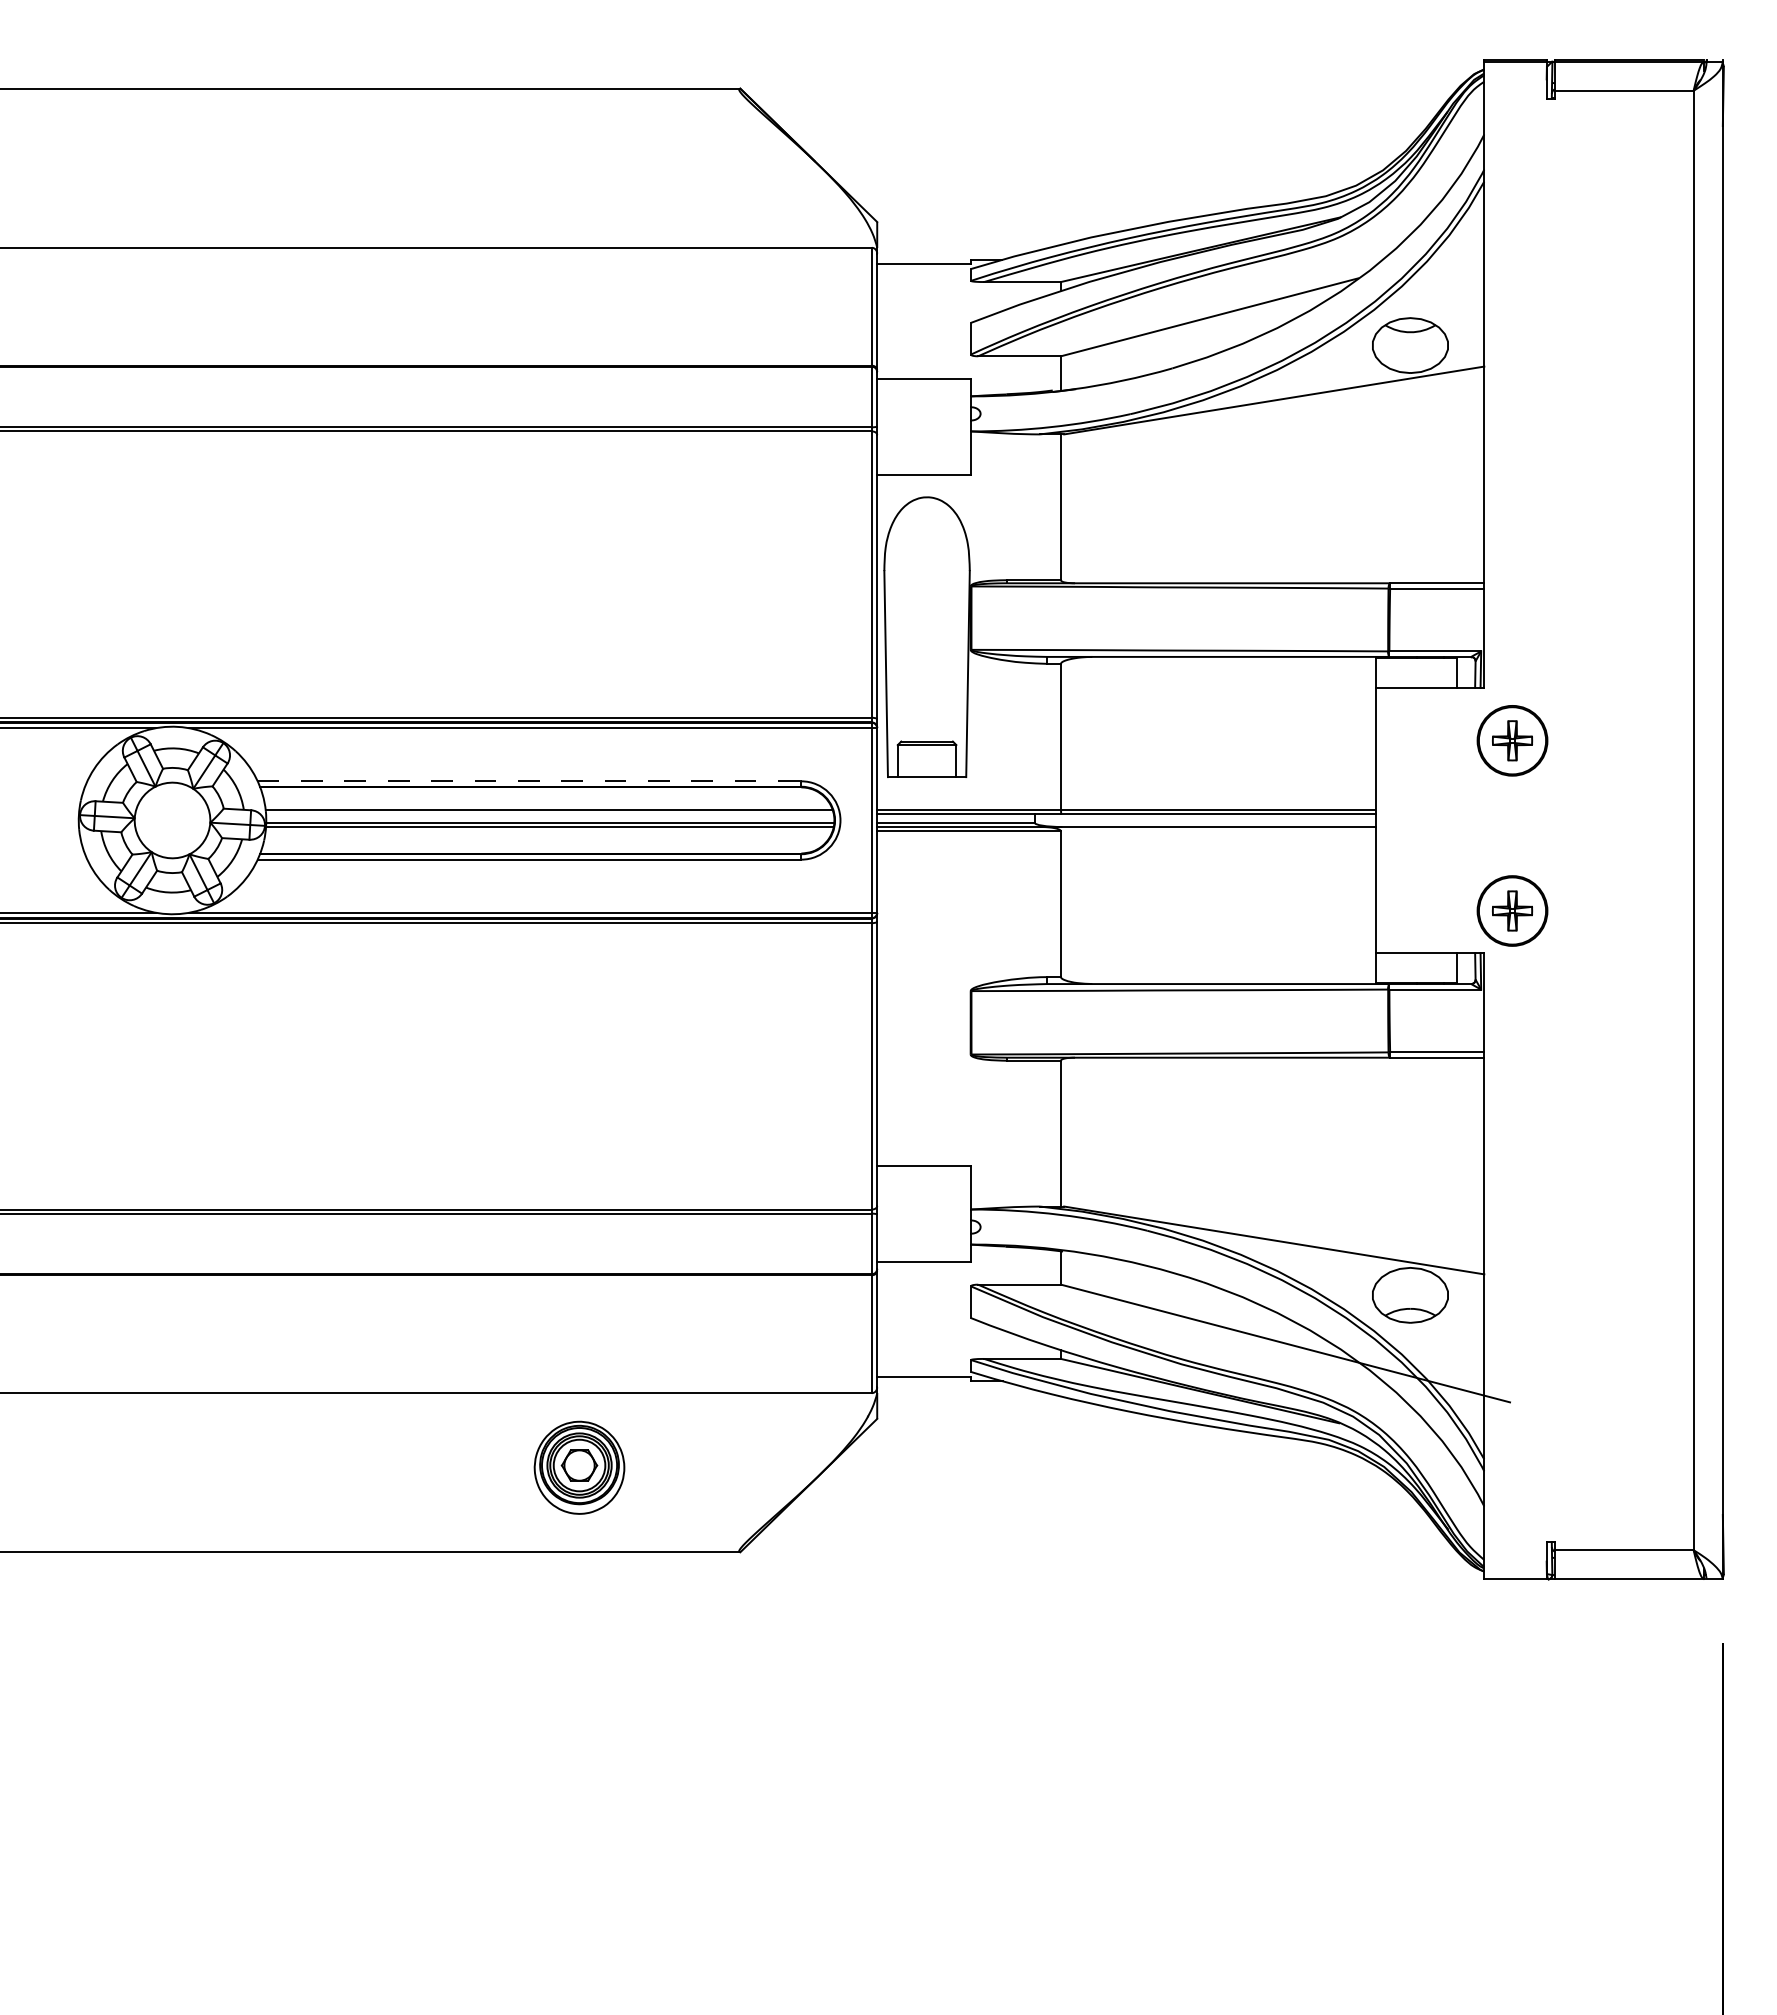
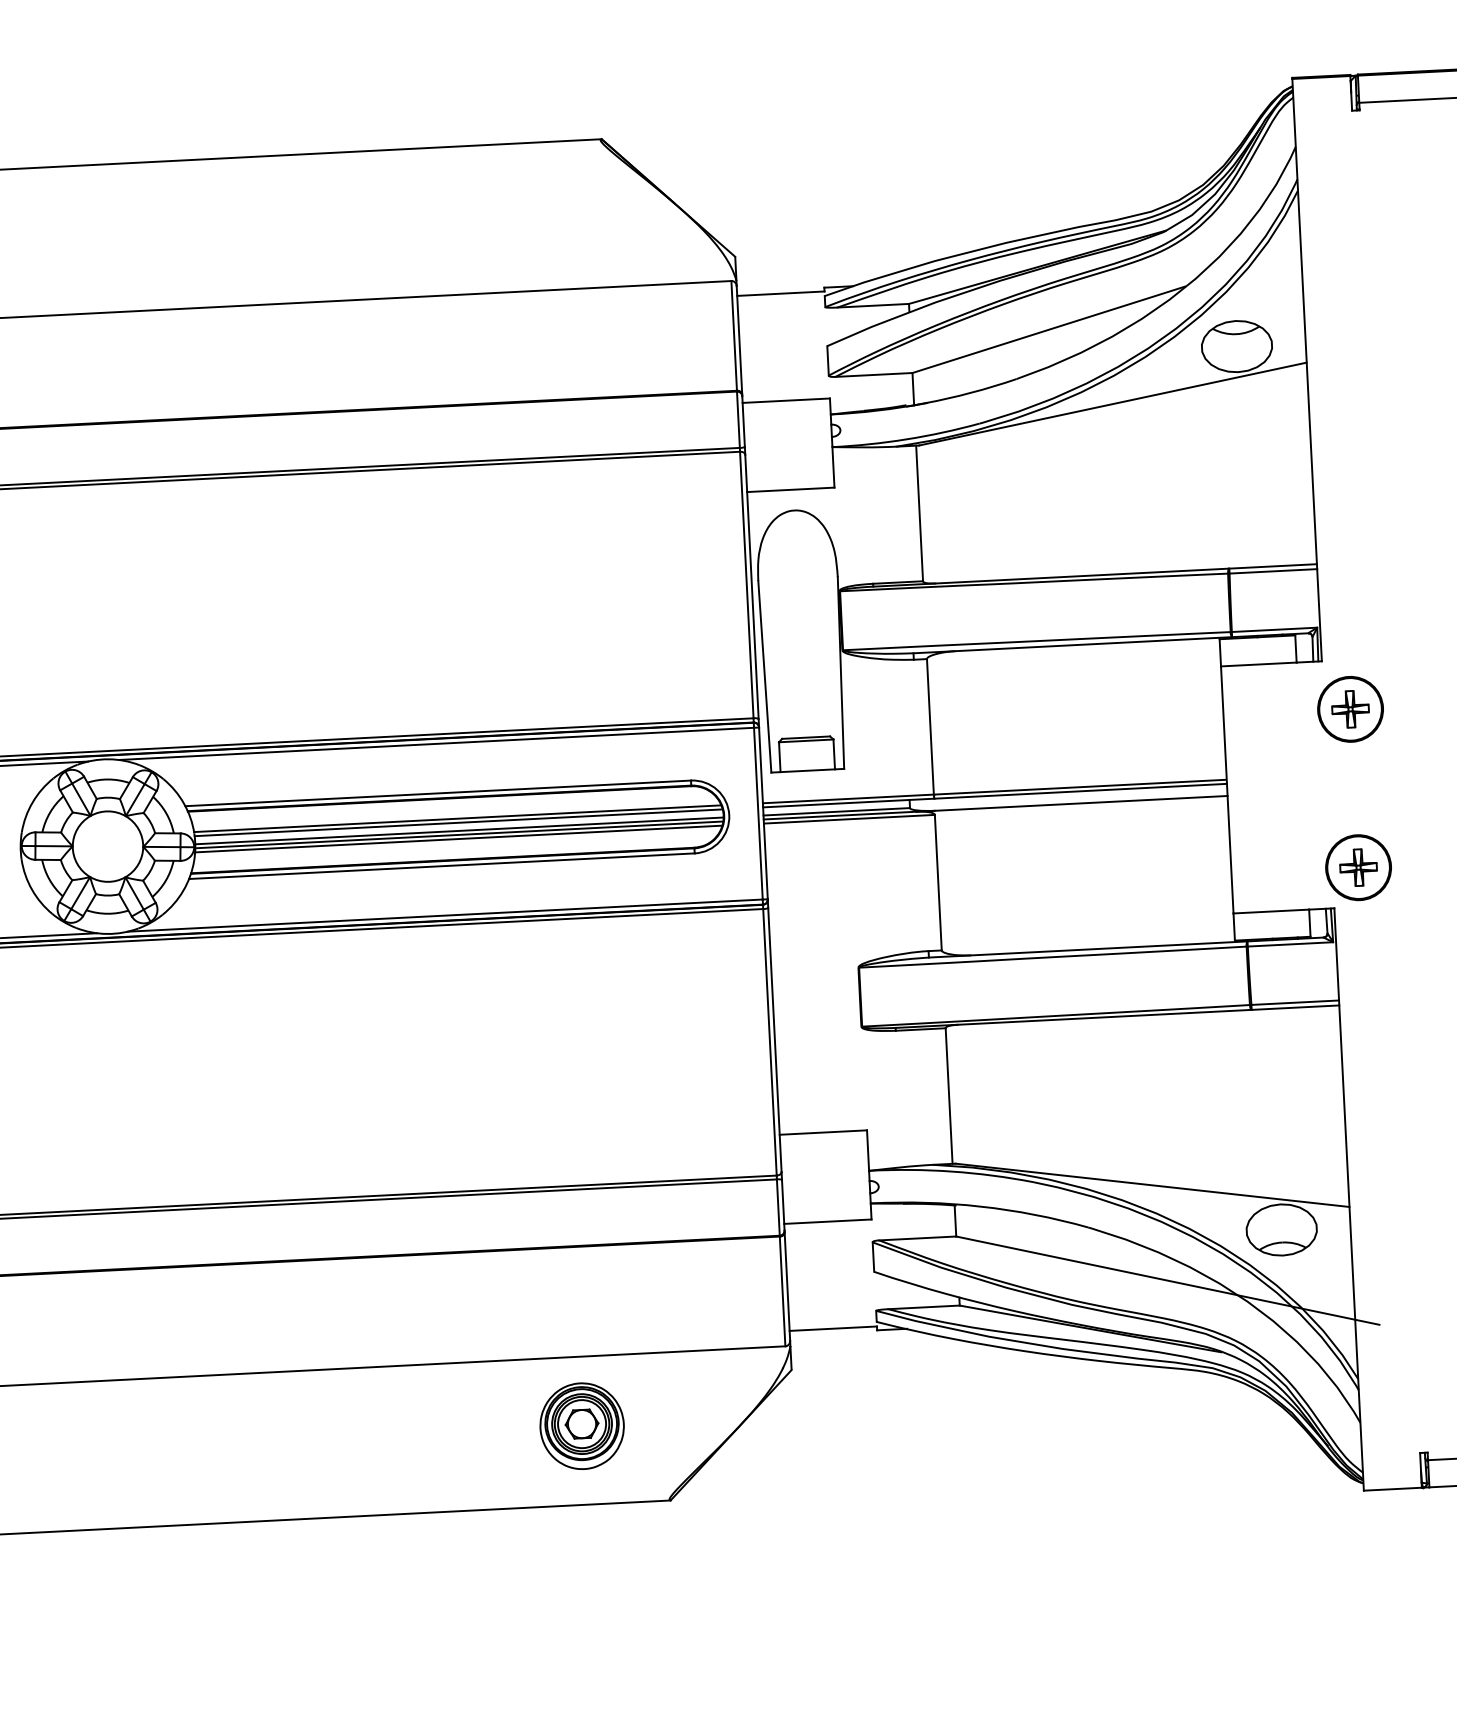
line: (529, 781) -> (438, 793), dashed -> solid
line: (549, 813) -> (458, 822), added
line: (548, 831) -> (458, 839), added
part: (579, 1467) -> (582, 1425), moved

